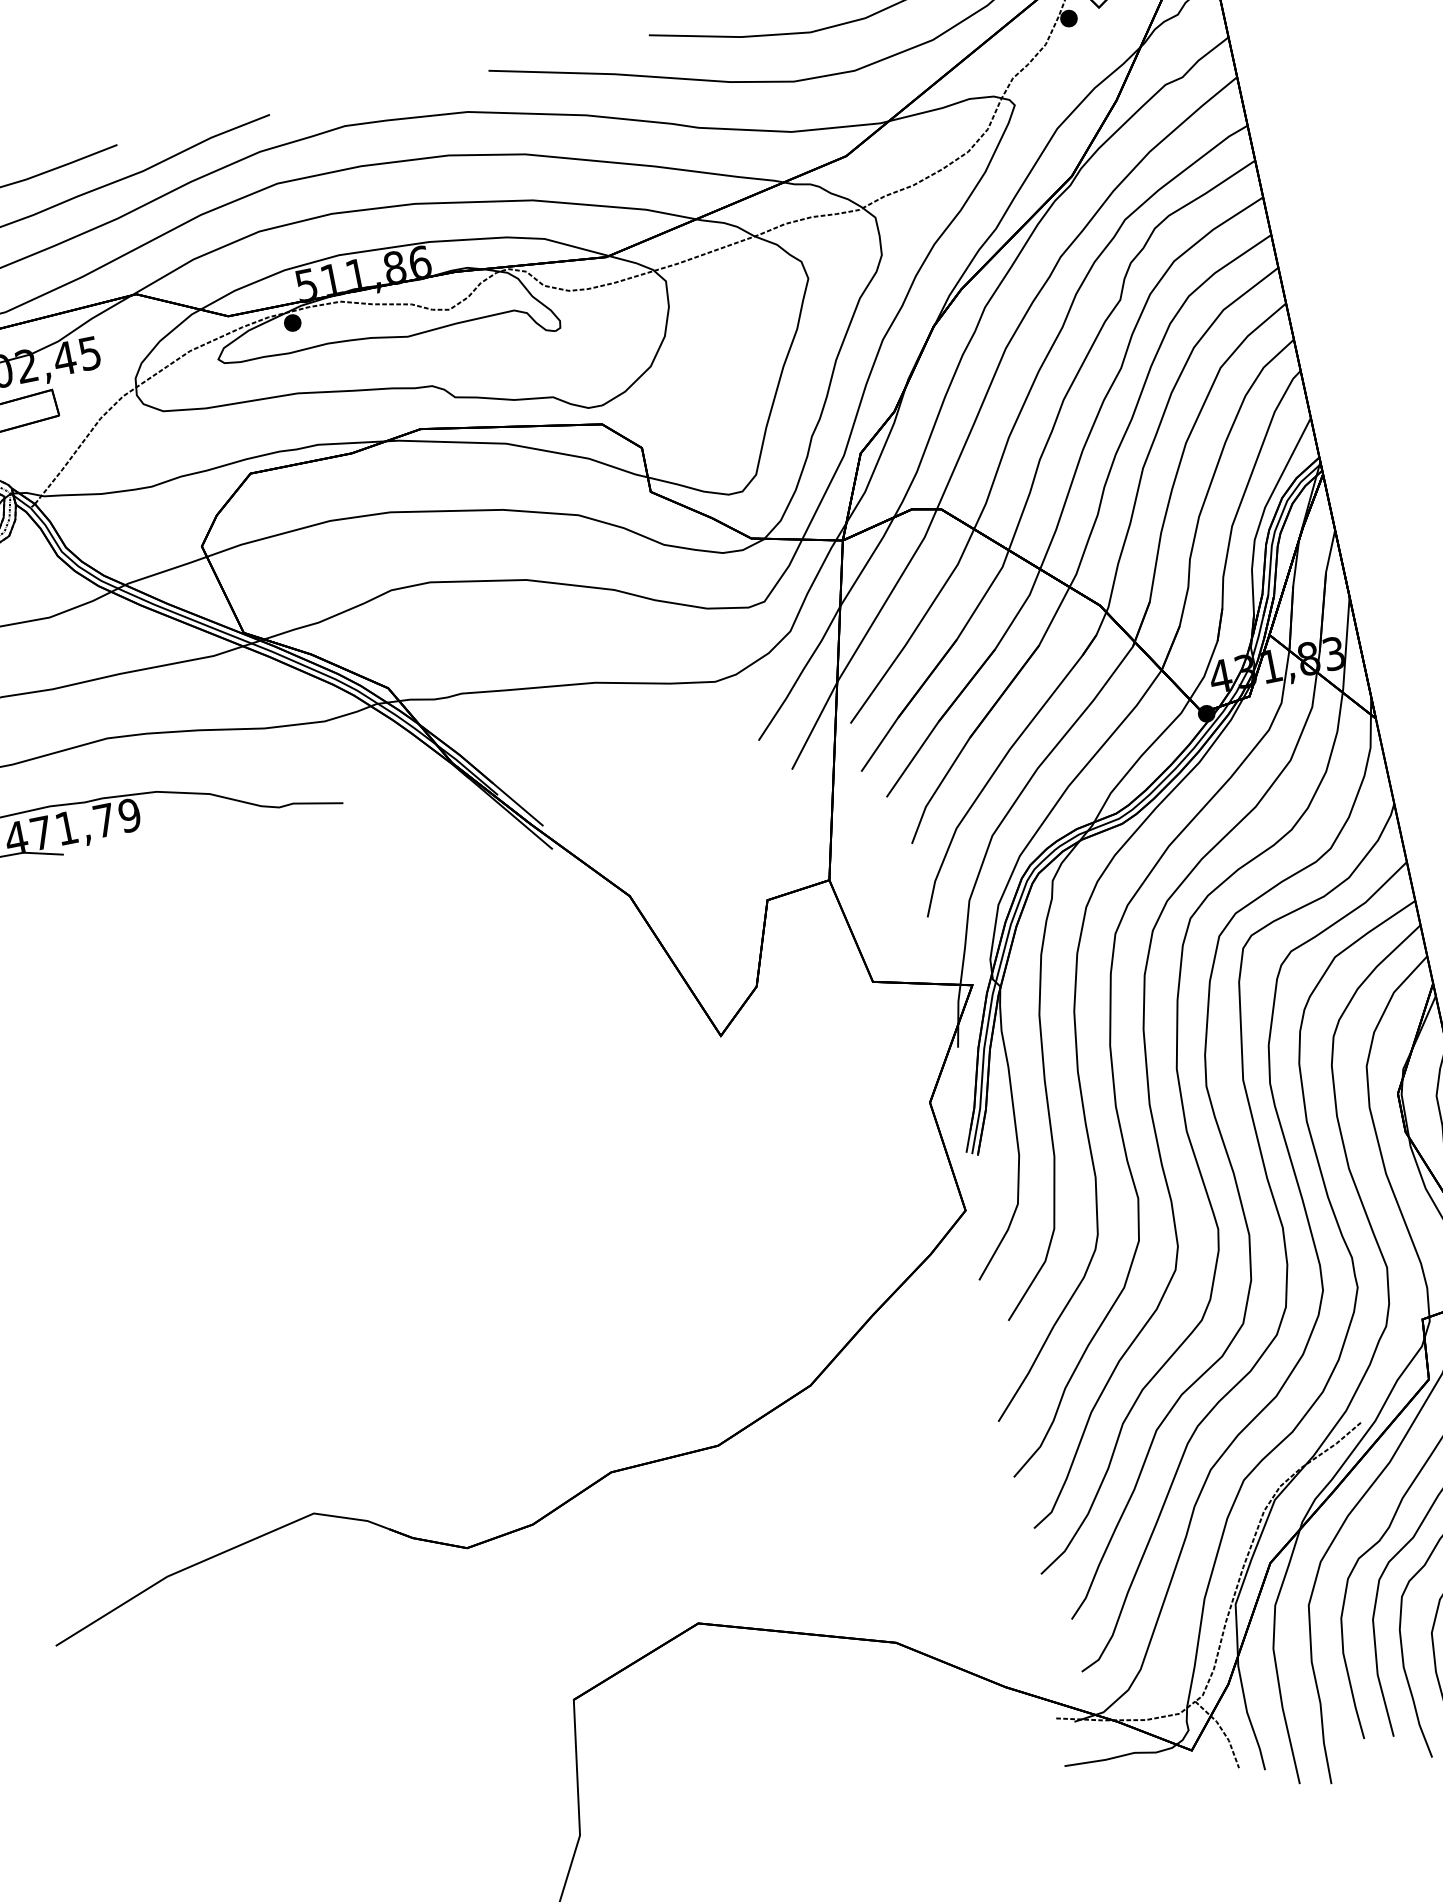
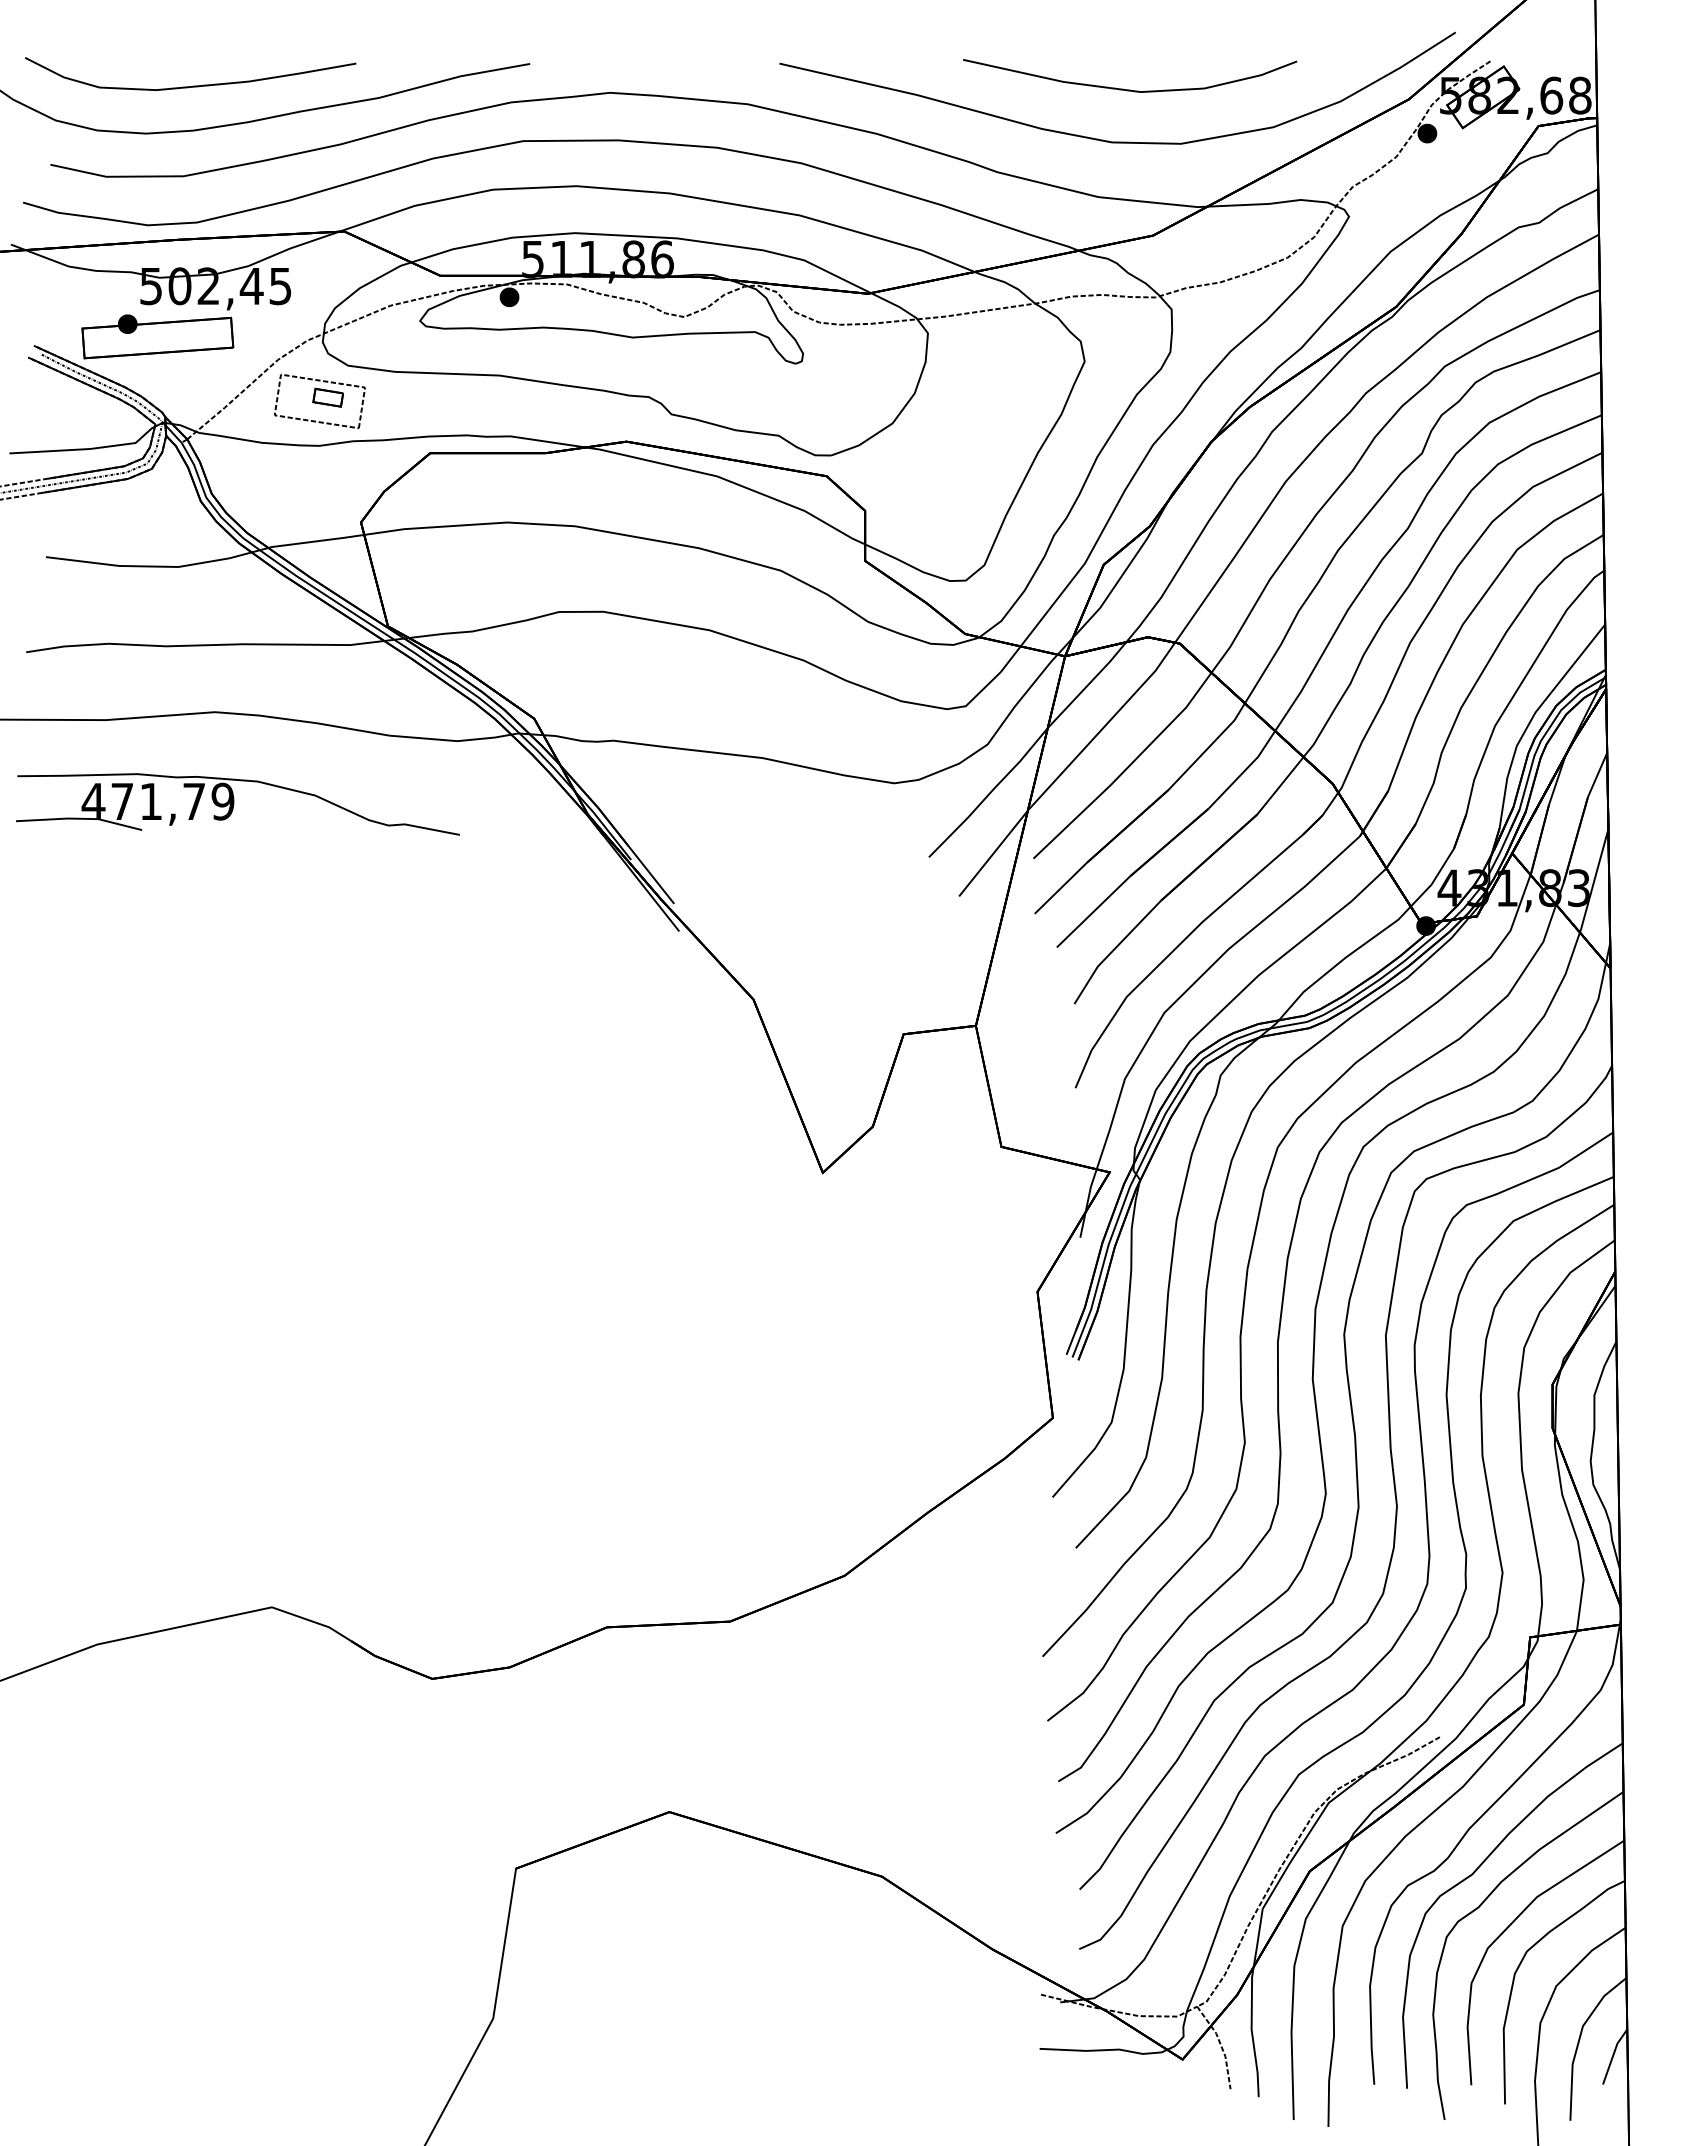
part: (144, 447) -> (319, 401), added

